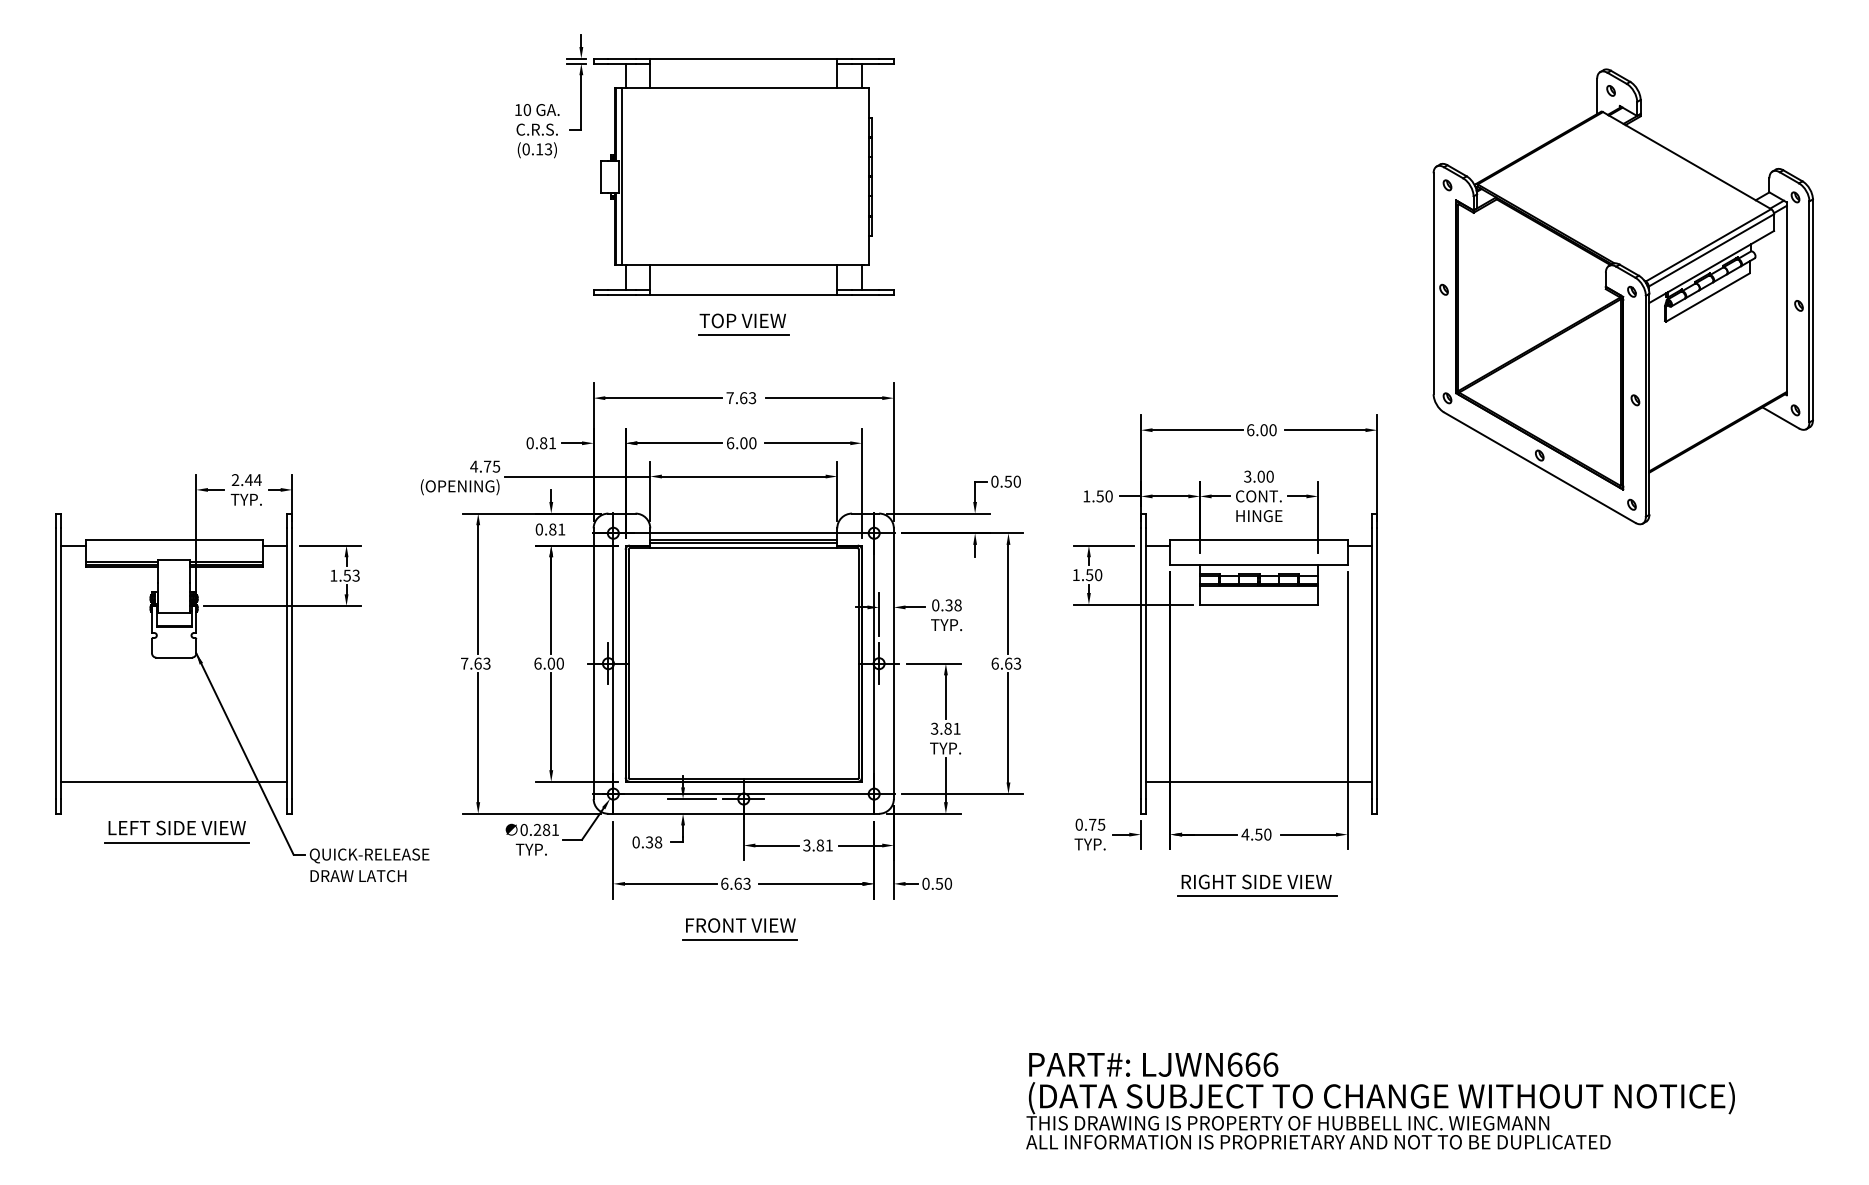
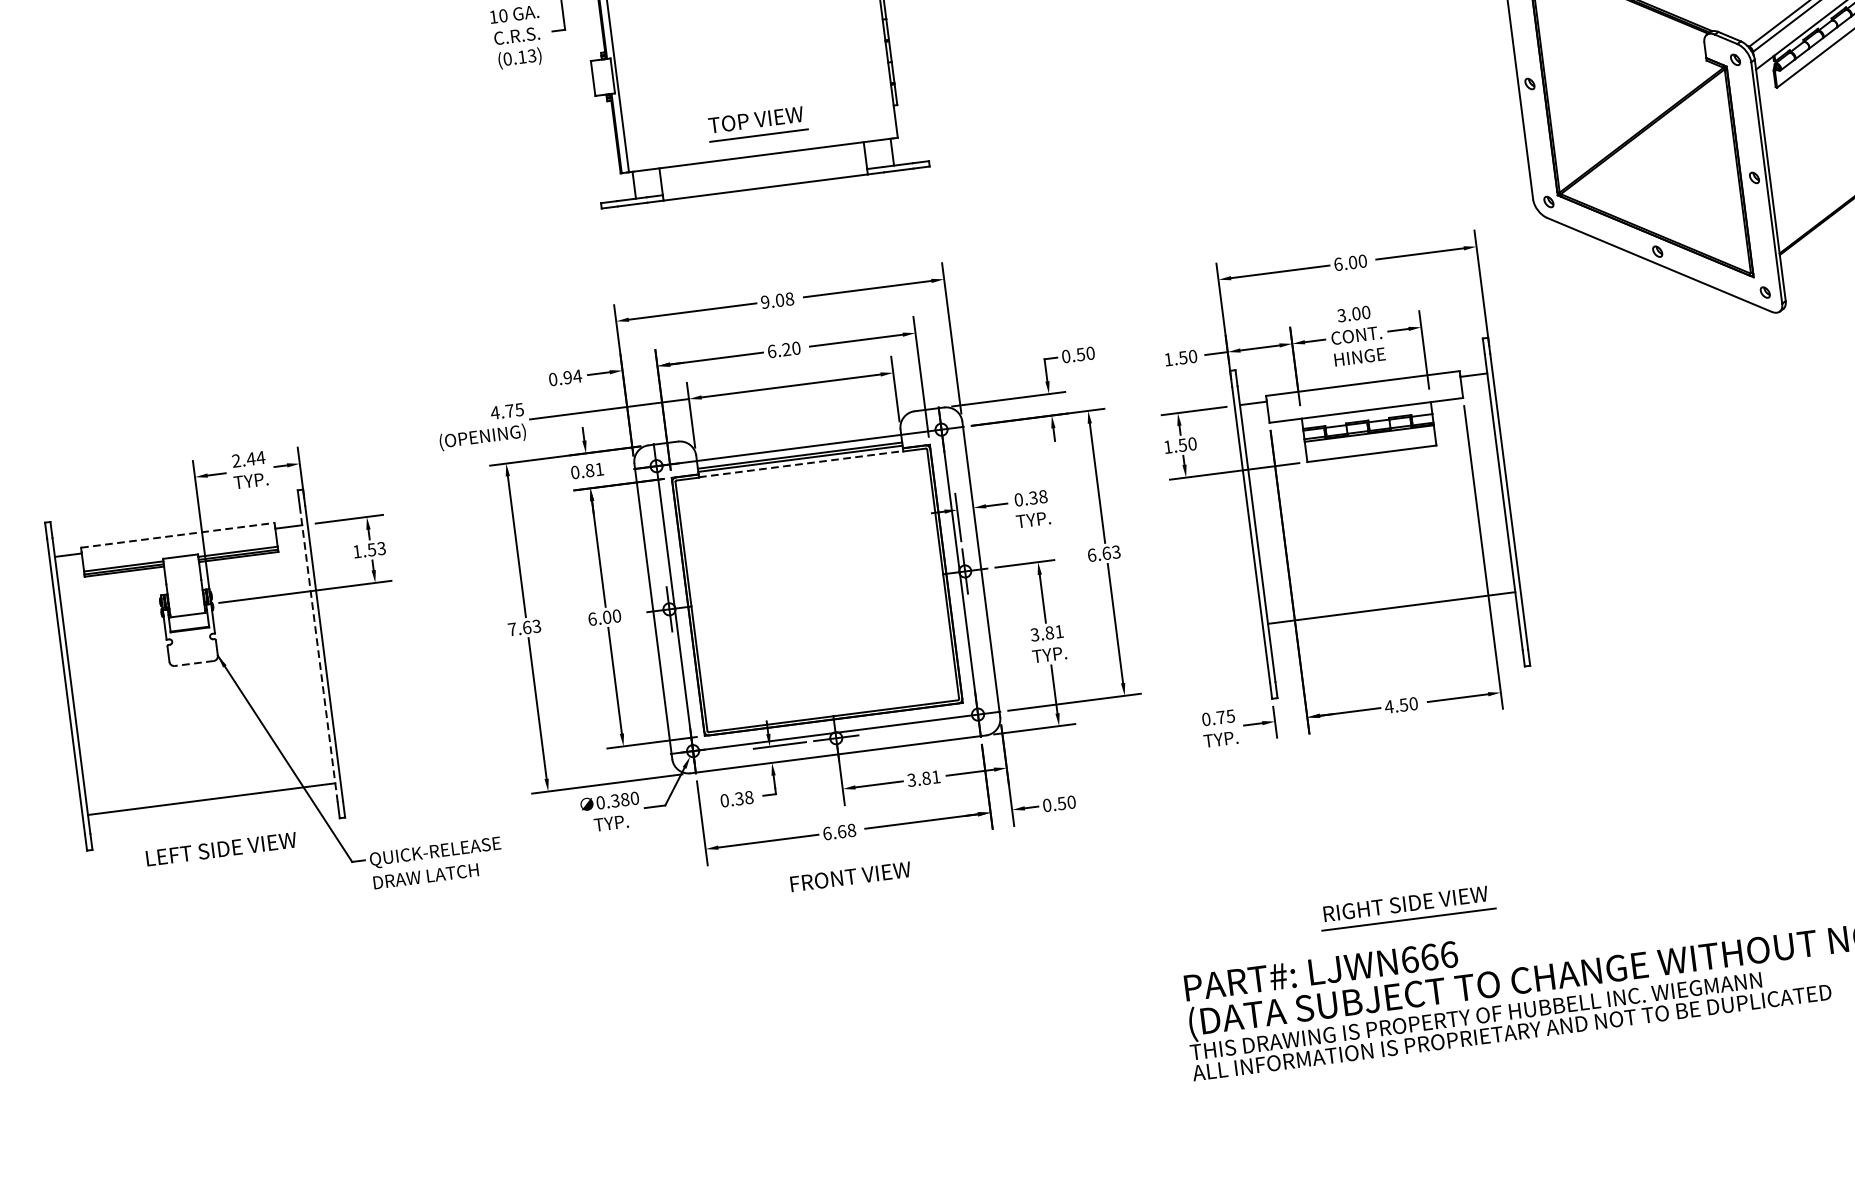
part: (743, 324) -> (757, 123), moved
text: (741, 398) -> (777, 301), 7.63 -> 9.08
text: (548, 443) -> (573, 377), 0.81 -> 0.94
text: (743, 443) -> (786, 349), 6.00 -> 6.20
line: (174, 540) -> (178, 535), solid -> dashed
line: (743, 548) -> (800, 464), solid -> dashed
line: (174, 657) -> (194, 663), solid -> dashed
line: (287, 663) -> (318, 654), solid -> dashed
line: (1258, 781) -> (1391, 607), moved
text: (546, 829) -> (625, 799), 0.281 -> 0.380
line: (177, 842) -> (223, 864), removed
text: (746, 883) -> (851, 830), 6.63 -> 6.68
part: (1257, 885) -> (1407, 907), moved
line: (739, 939) -> (851, 892), removed

